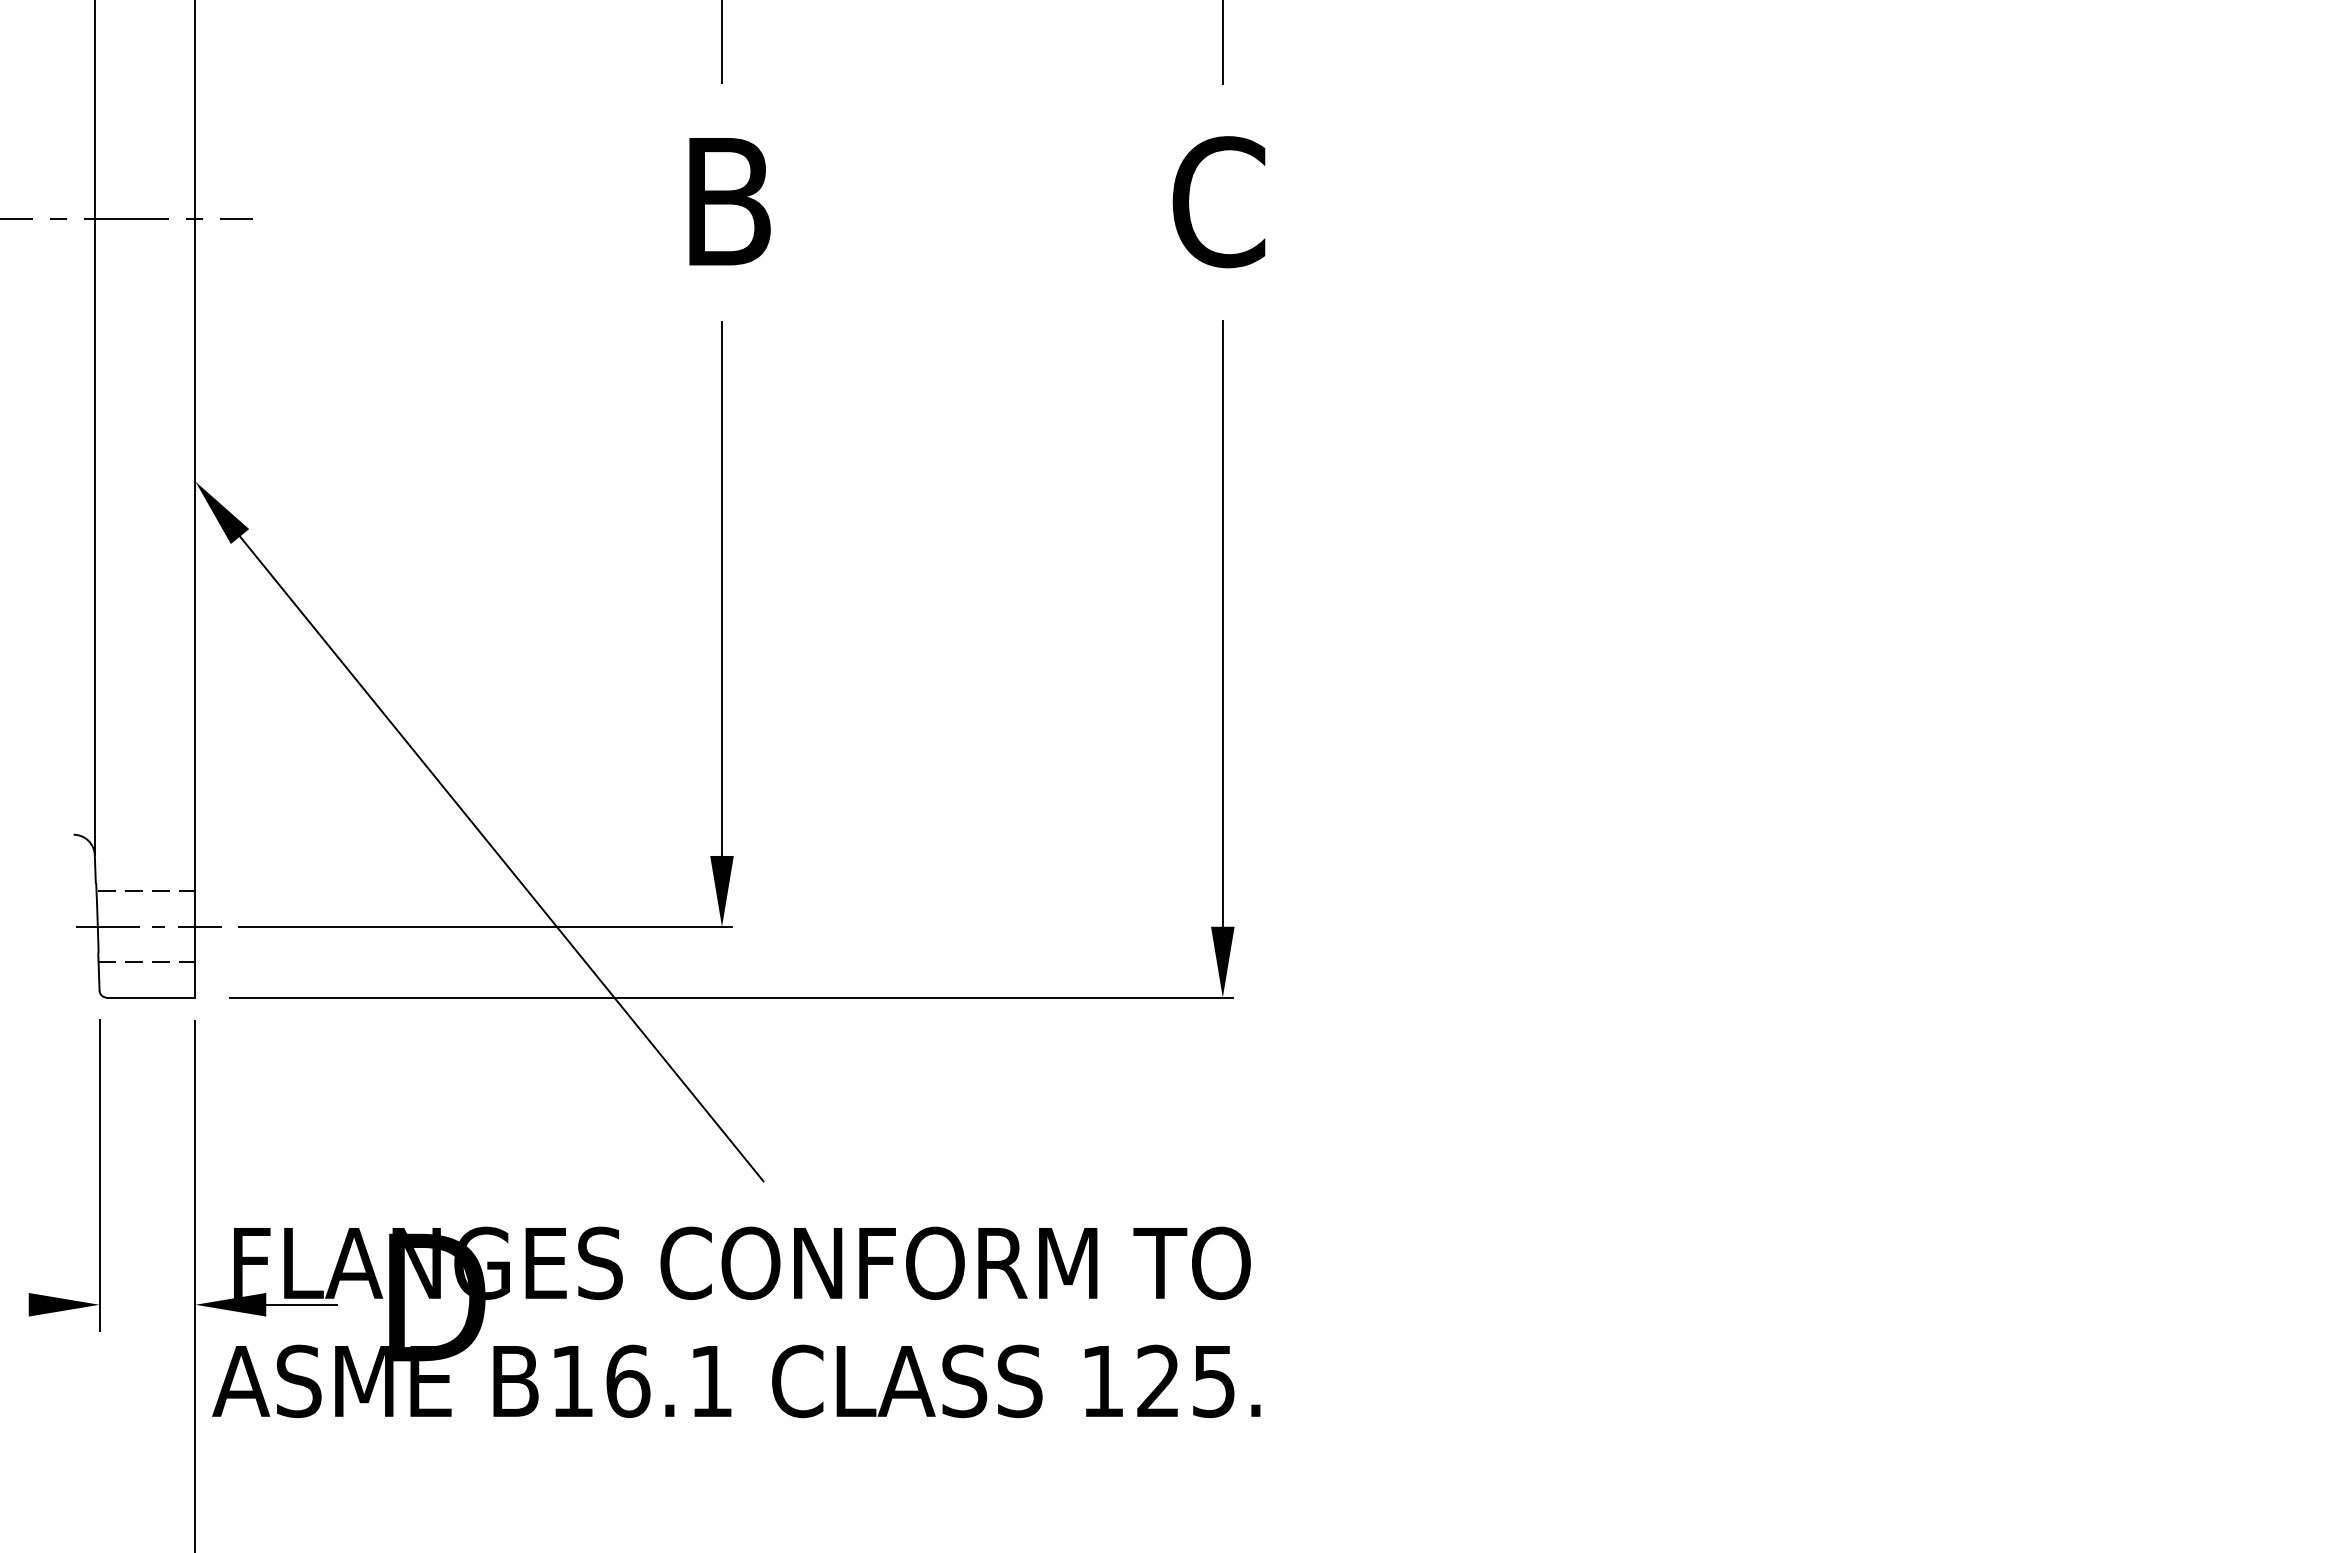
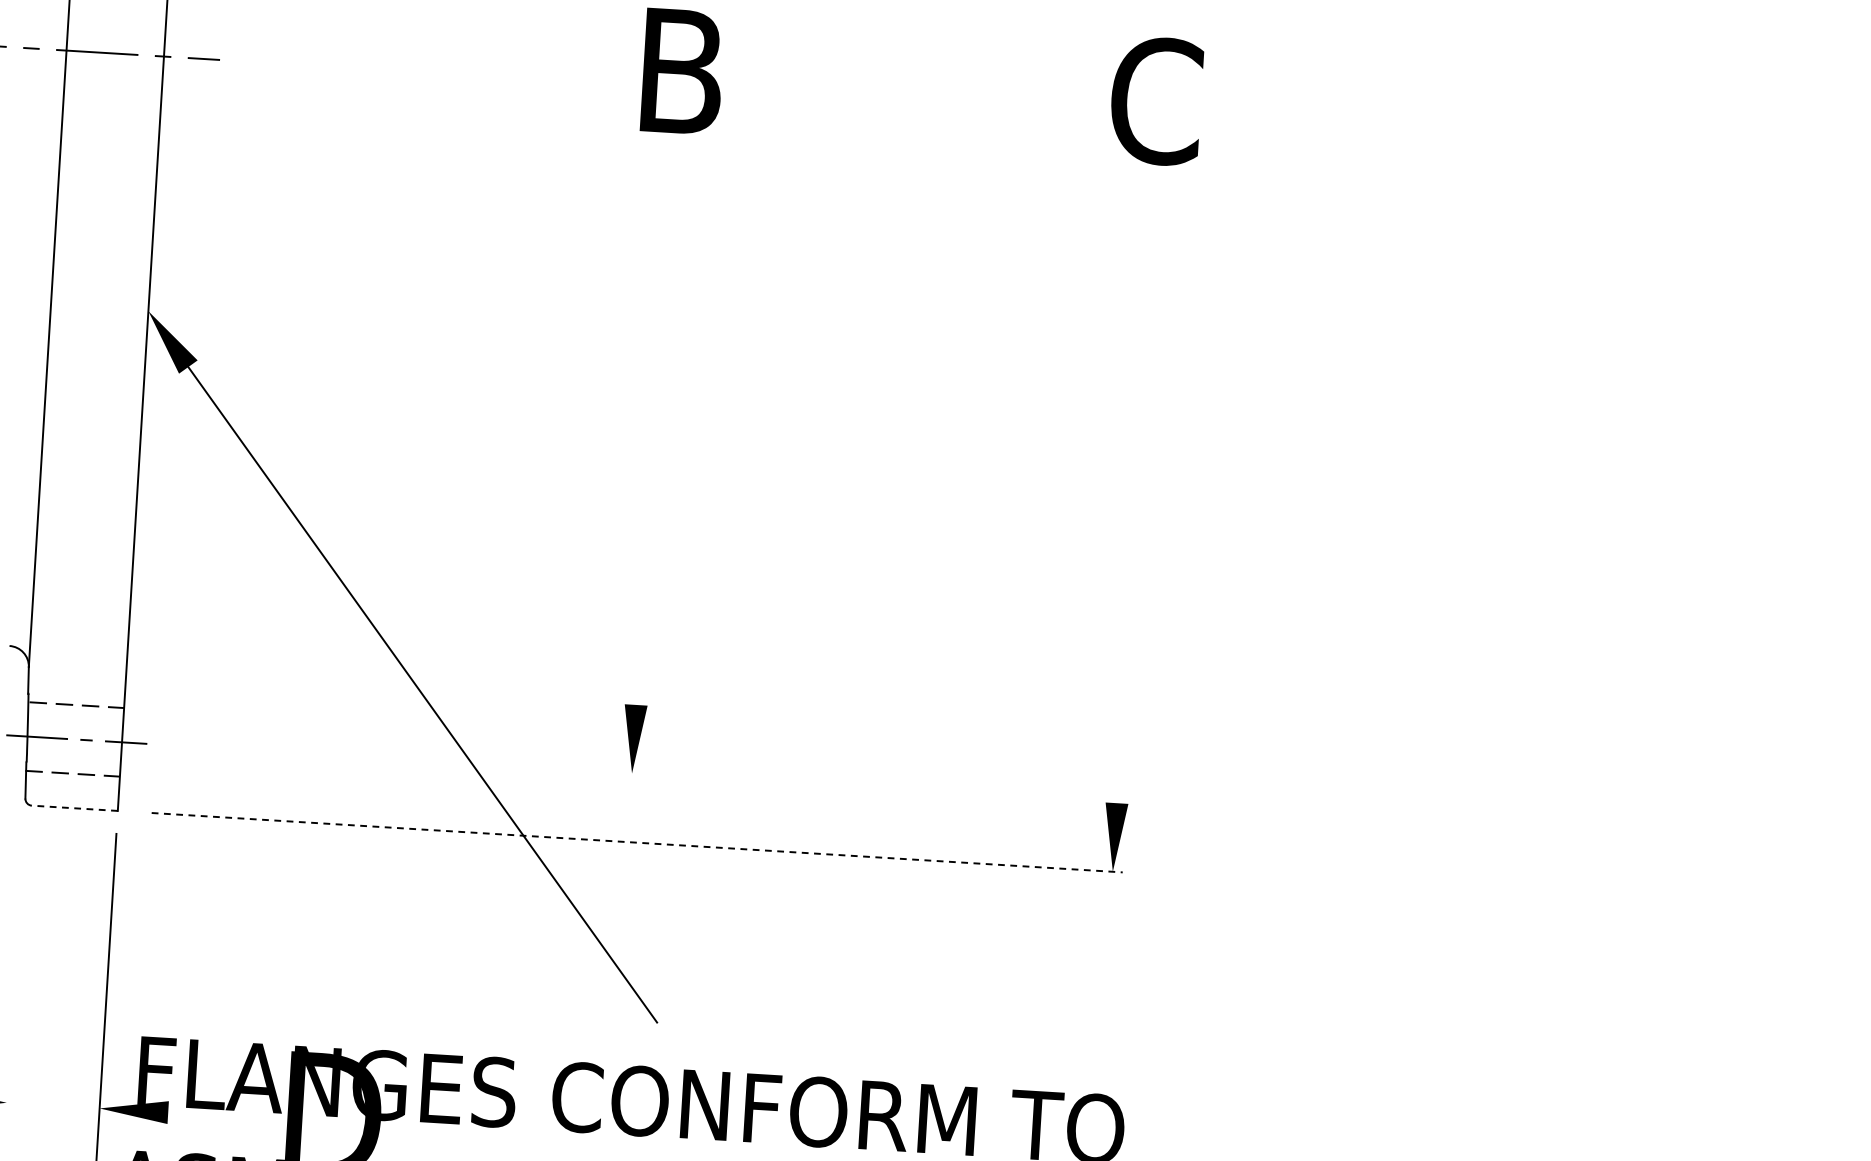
line: (722, 588) -> (652, 445), removed
line: (1222, 623) -> (1134, 509), removed
line: (485, 926) -> (402, 759), removed
line: (150, 997) -> (74, 808), solid -> dashed
line: (732, 997) -> (637, 842), solid -> dashed
line: (99, 1175) -> (14, 977), removed
line: (301, 1304) -> (202, 1114), removed

